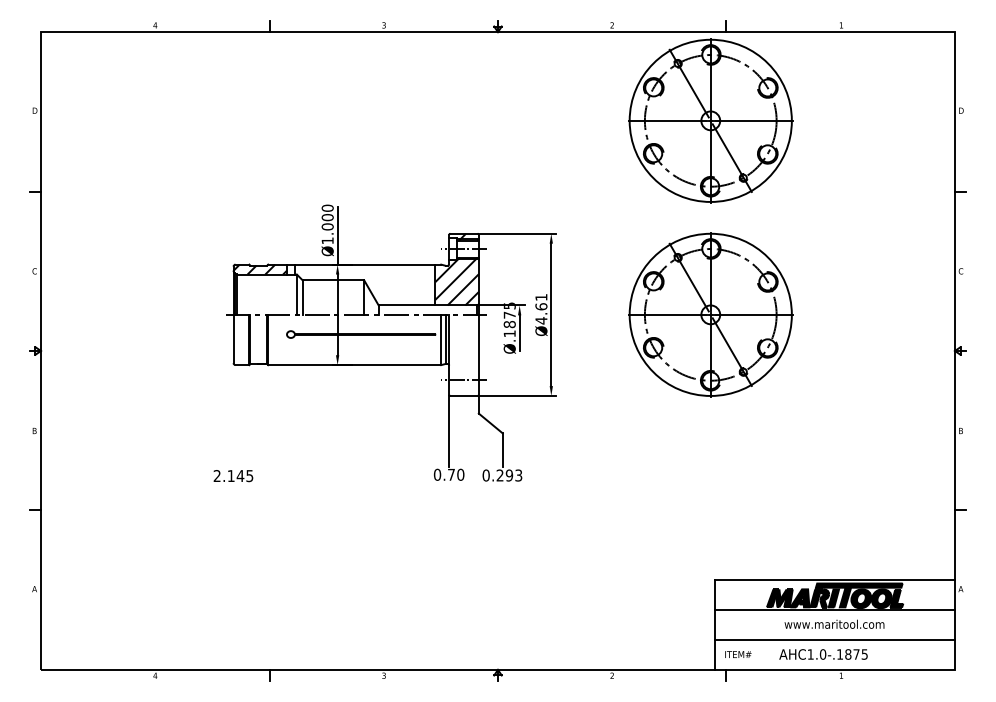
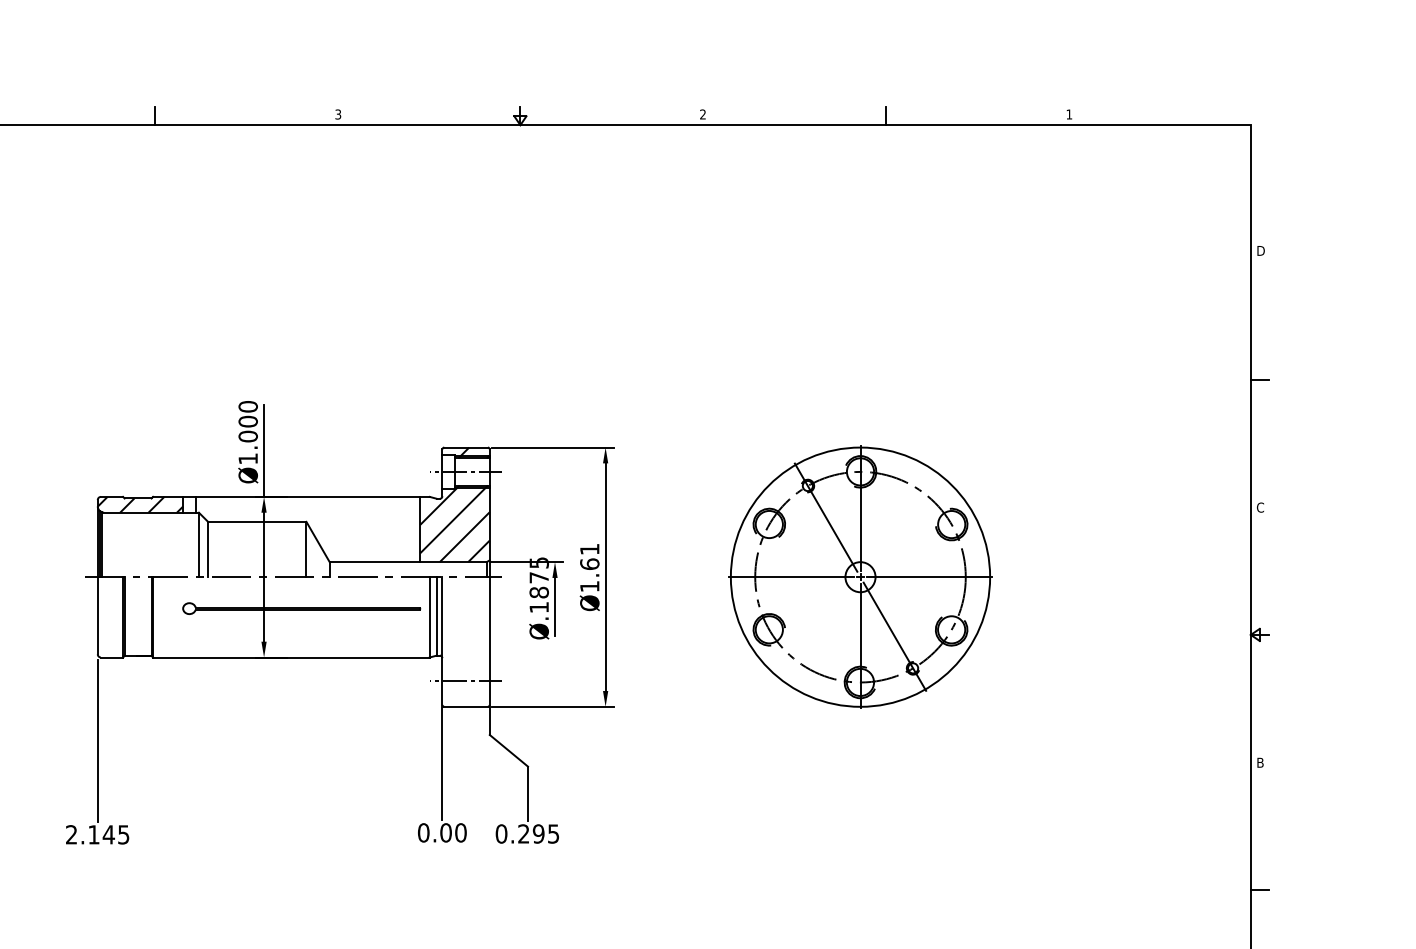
part: (710, 120) -> (860, 266), removed
text: (541, 320) -> (589, 586), Ø4.61 -> Ø1.61
line: (233, 416) -> (97, 739), added
text: (451, 474) -> (446, 832), 0.70 -> 0.00
text: (518, 474) -> (553, 832), 0.293 -> 0.295

